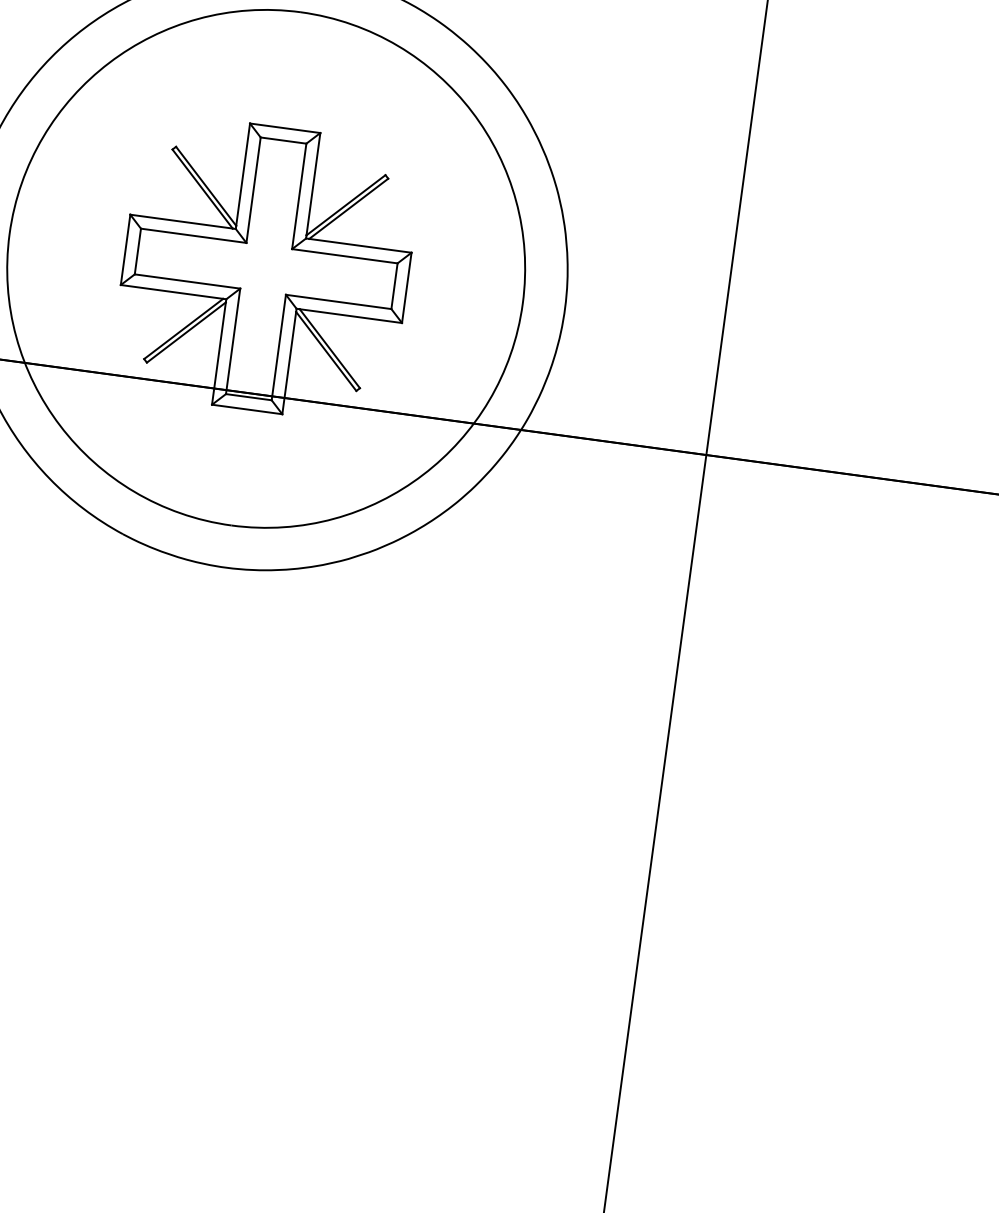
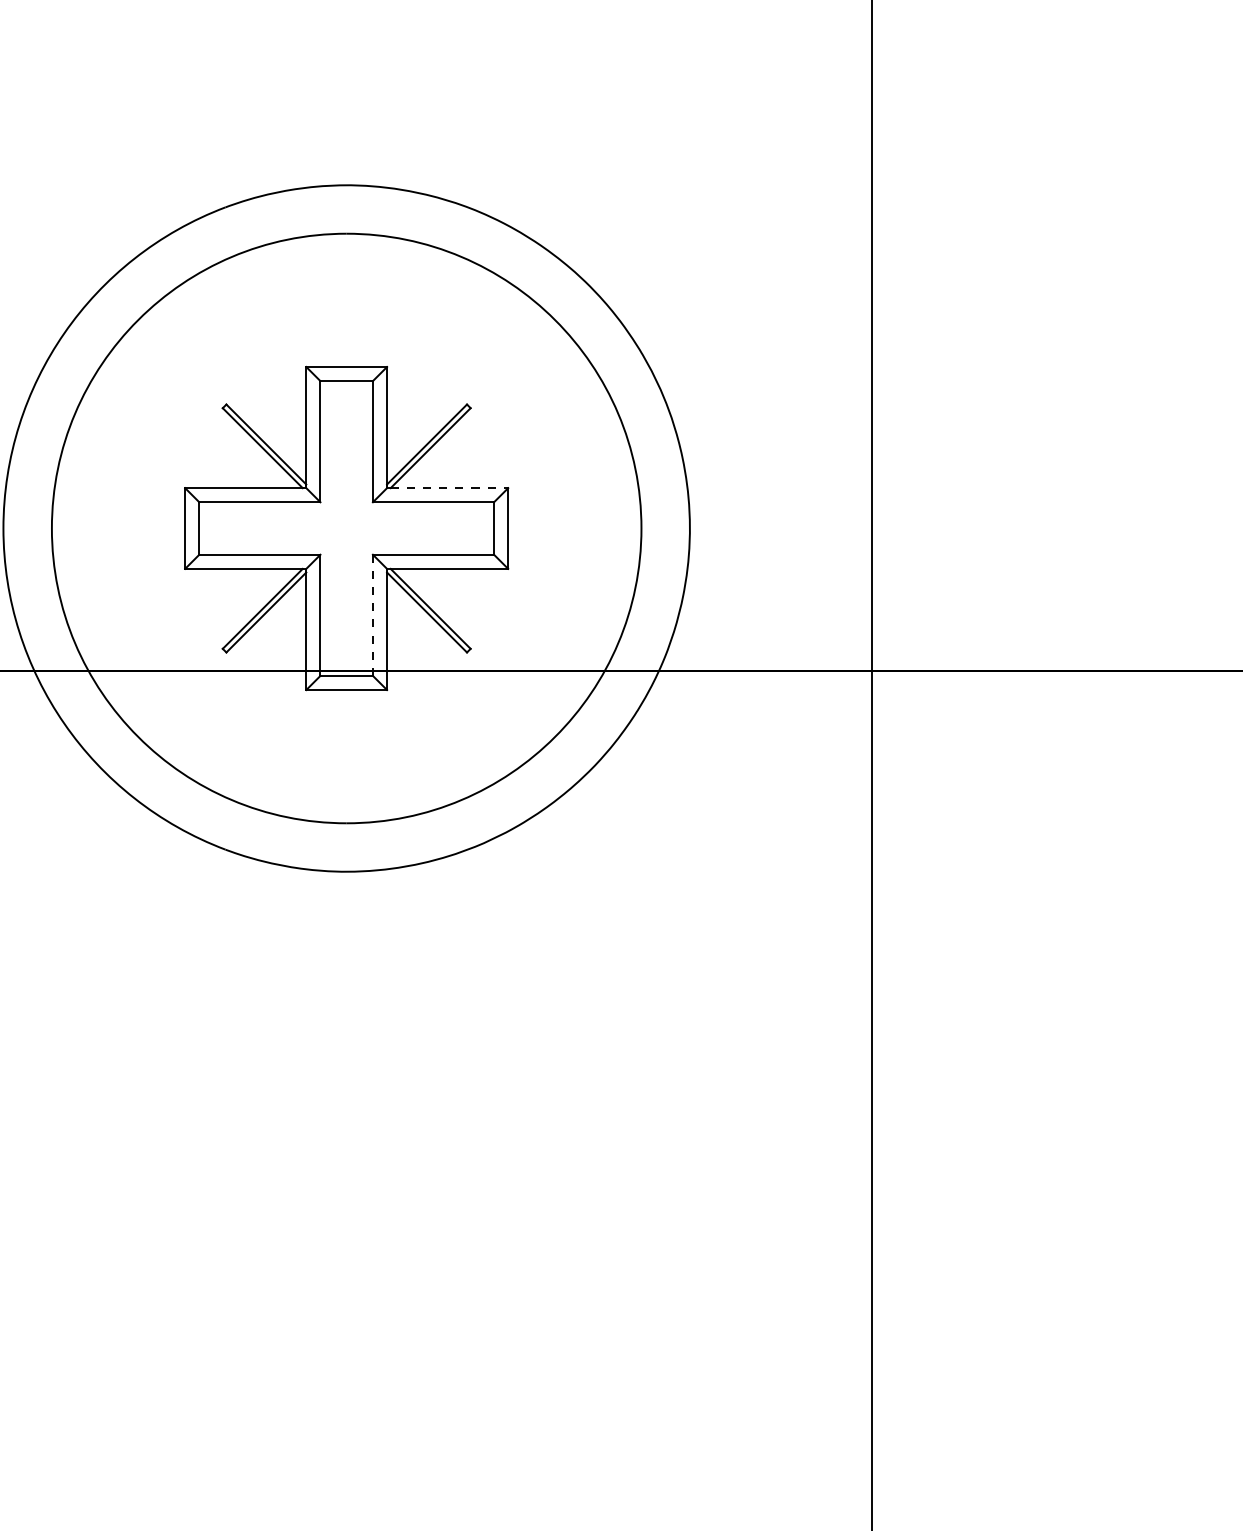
line: (360, 246) -> (449, 488), solid -> dashed
line: (278, 347) -> (372, 615), solid -> dashed

